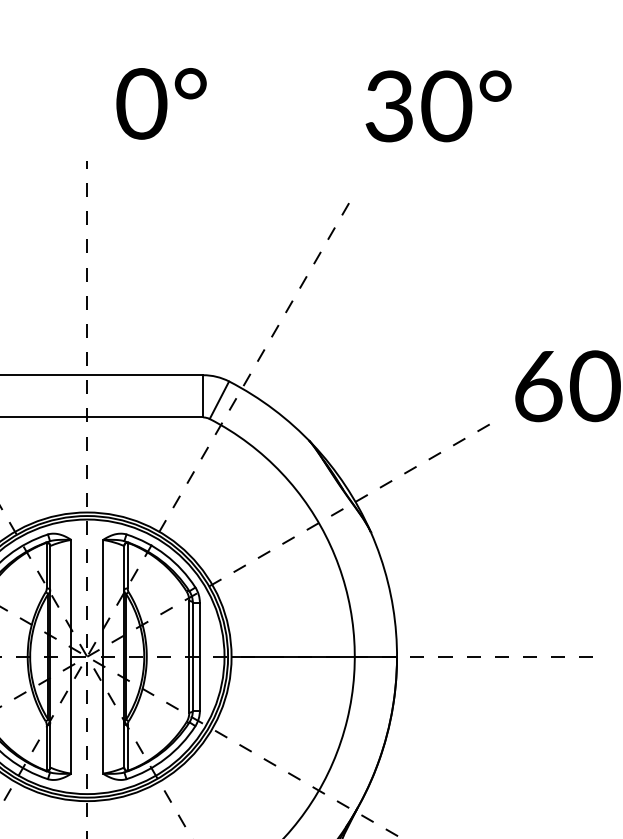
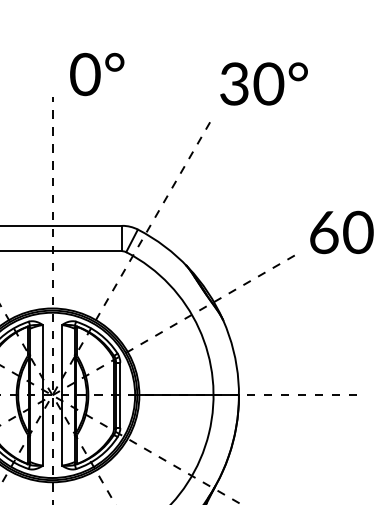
text: (162, 103) -> (97, 74), moved
text: (437, 105) -> (263, 83), moved

